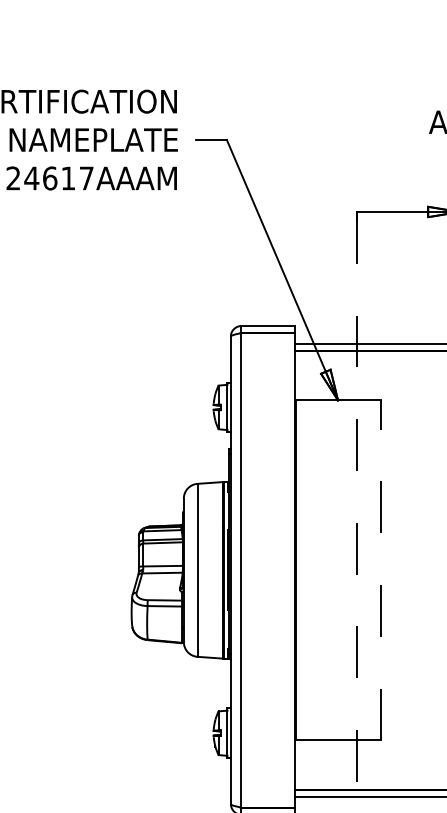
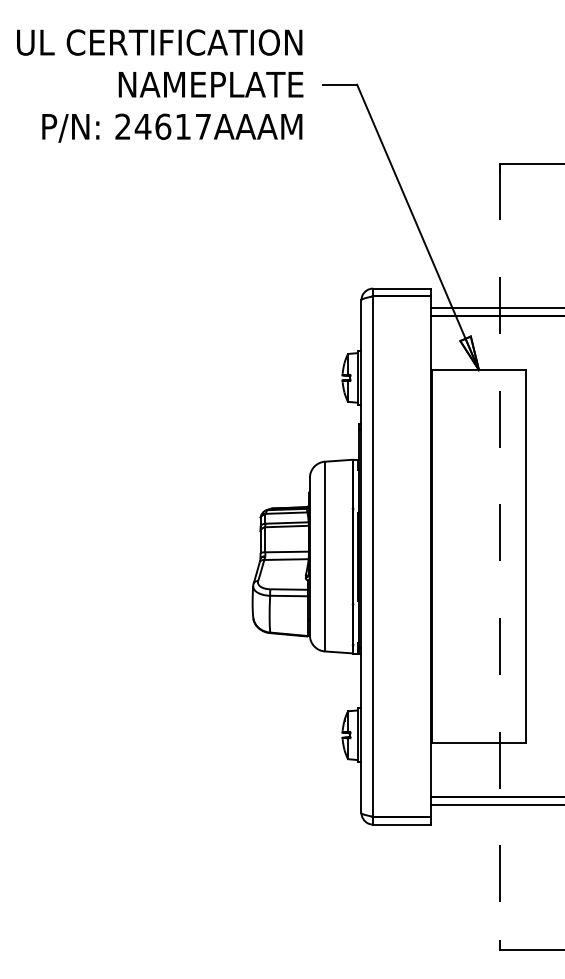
line: (380, 570) -> (525, 556), dashed -> solid

